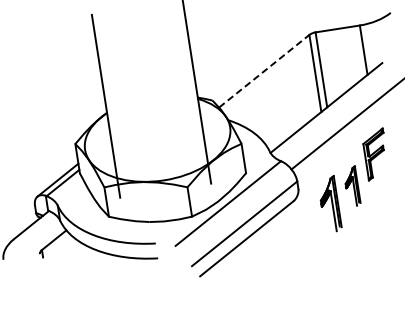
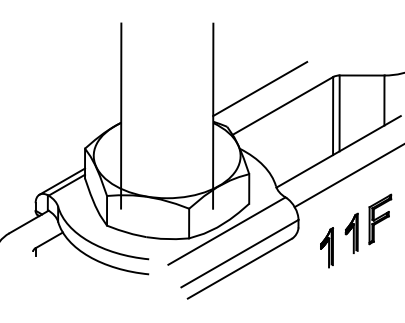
line: (239, 58) -> (260, 89), added
line: (263, 70) -> (282, 105), dashed -> solid
part: (376, 154) -> (380, 219), moved
part: (329, 204) -> (326, 247), size x0.71

